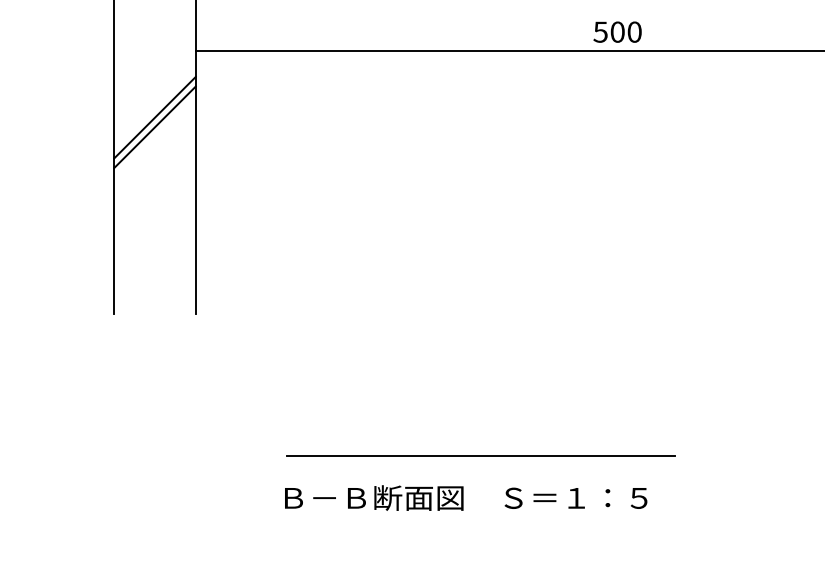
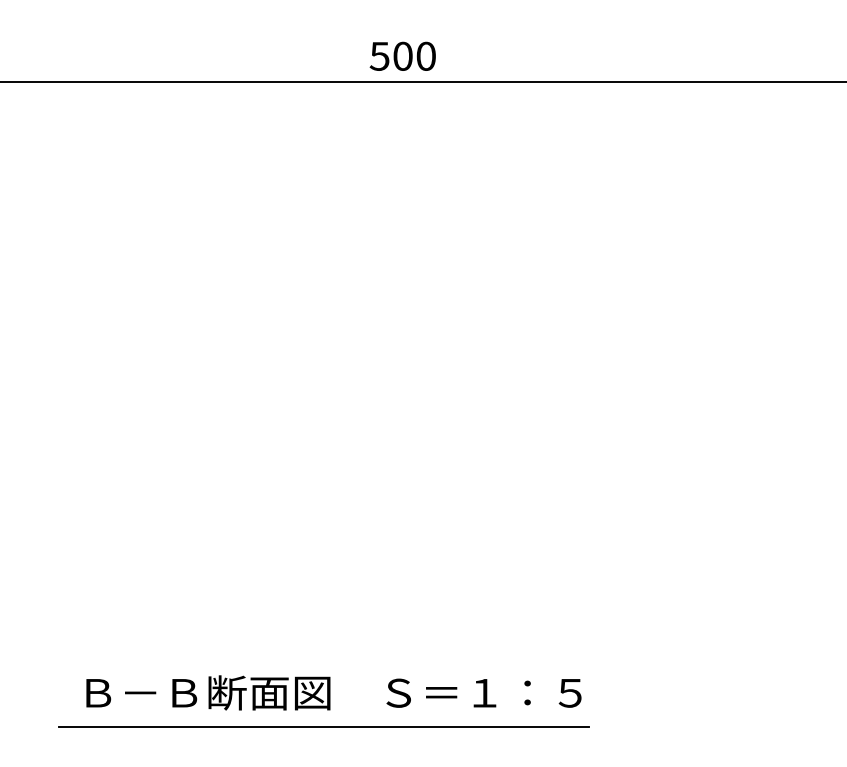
text: (617, 31) -> (402, 55), moved
line: (480, 455) -> (323, 726), moved
text: (466, 497) -> (334, 692), moved

